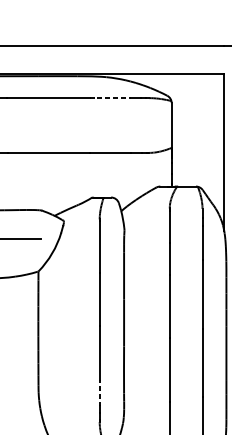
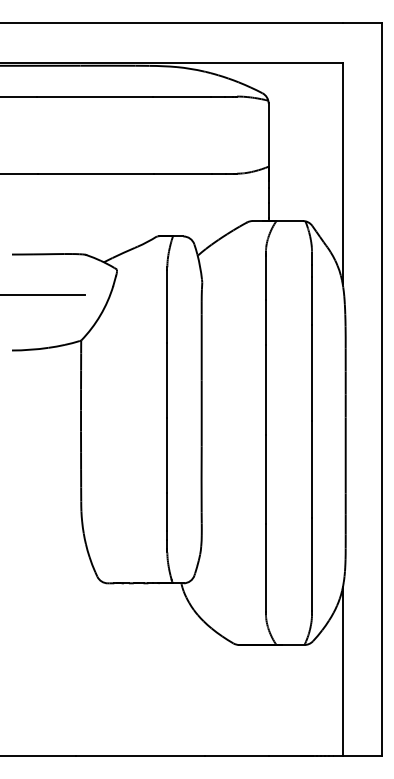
line: (109, 98) -> (181, 96), dashed -> solid
line: (99, 392) -> (167, 511), dashed -> solid

